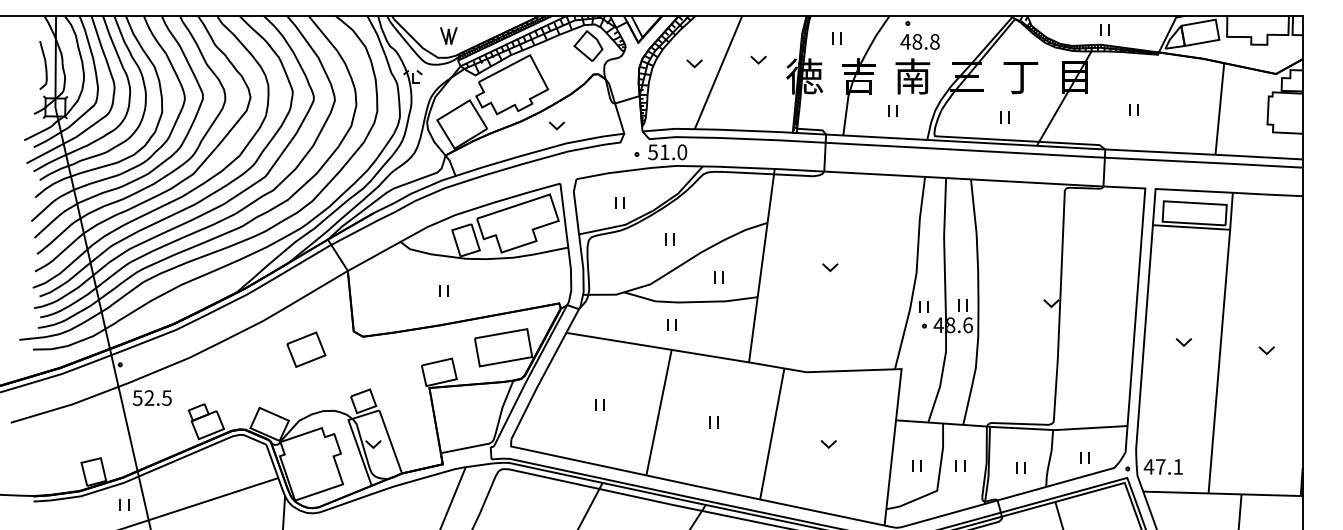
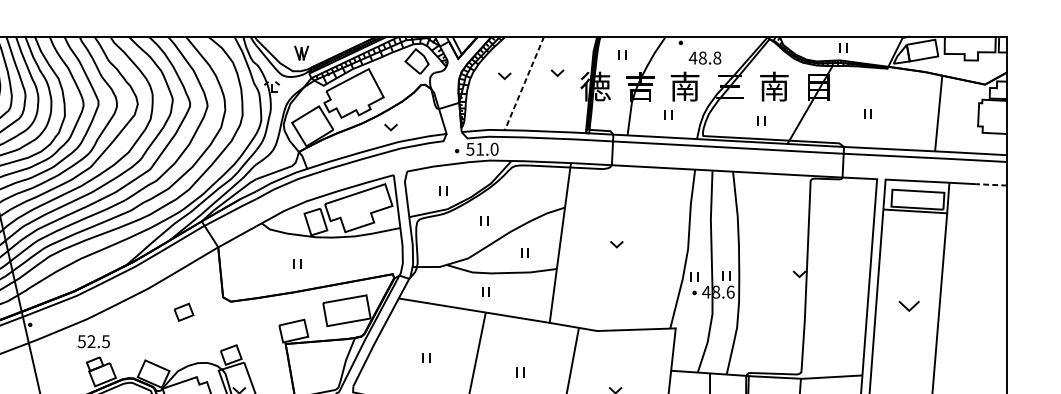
text: (919, 41) -> (704, 57), moved
line: (718, 73) -> (524, 84), solid -> dashed
text: (1020, 76) -> (773, 86), 丁 -> 南
line: (1283, 195) -> (991, 184), solid -> dashed
part: (1183, 342) -> (908, 306), size x1.6
part: (306, 349) -> (184, 312), size x0.6
part: (1266, 350) -> (977, 313), removed
text: (152, 397) -> (94, 341), moved

